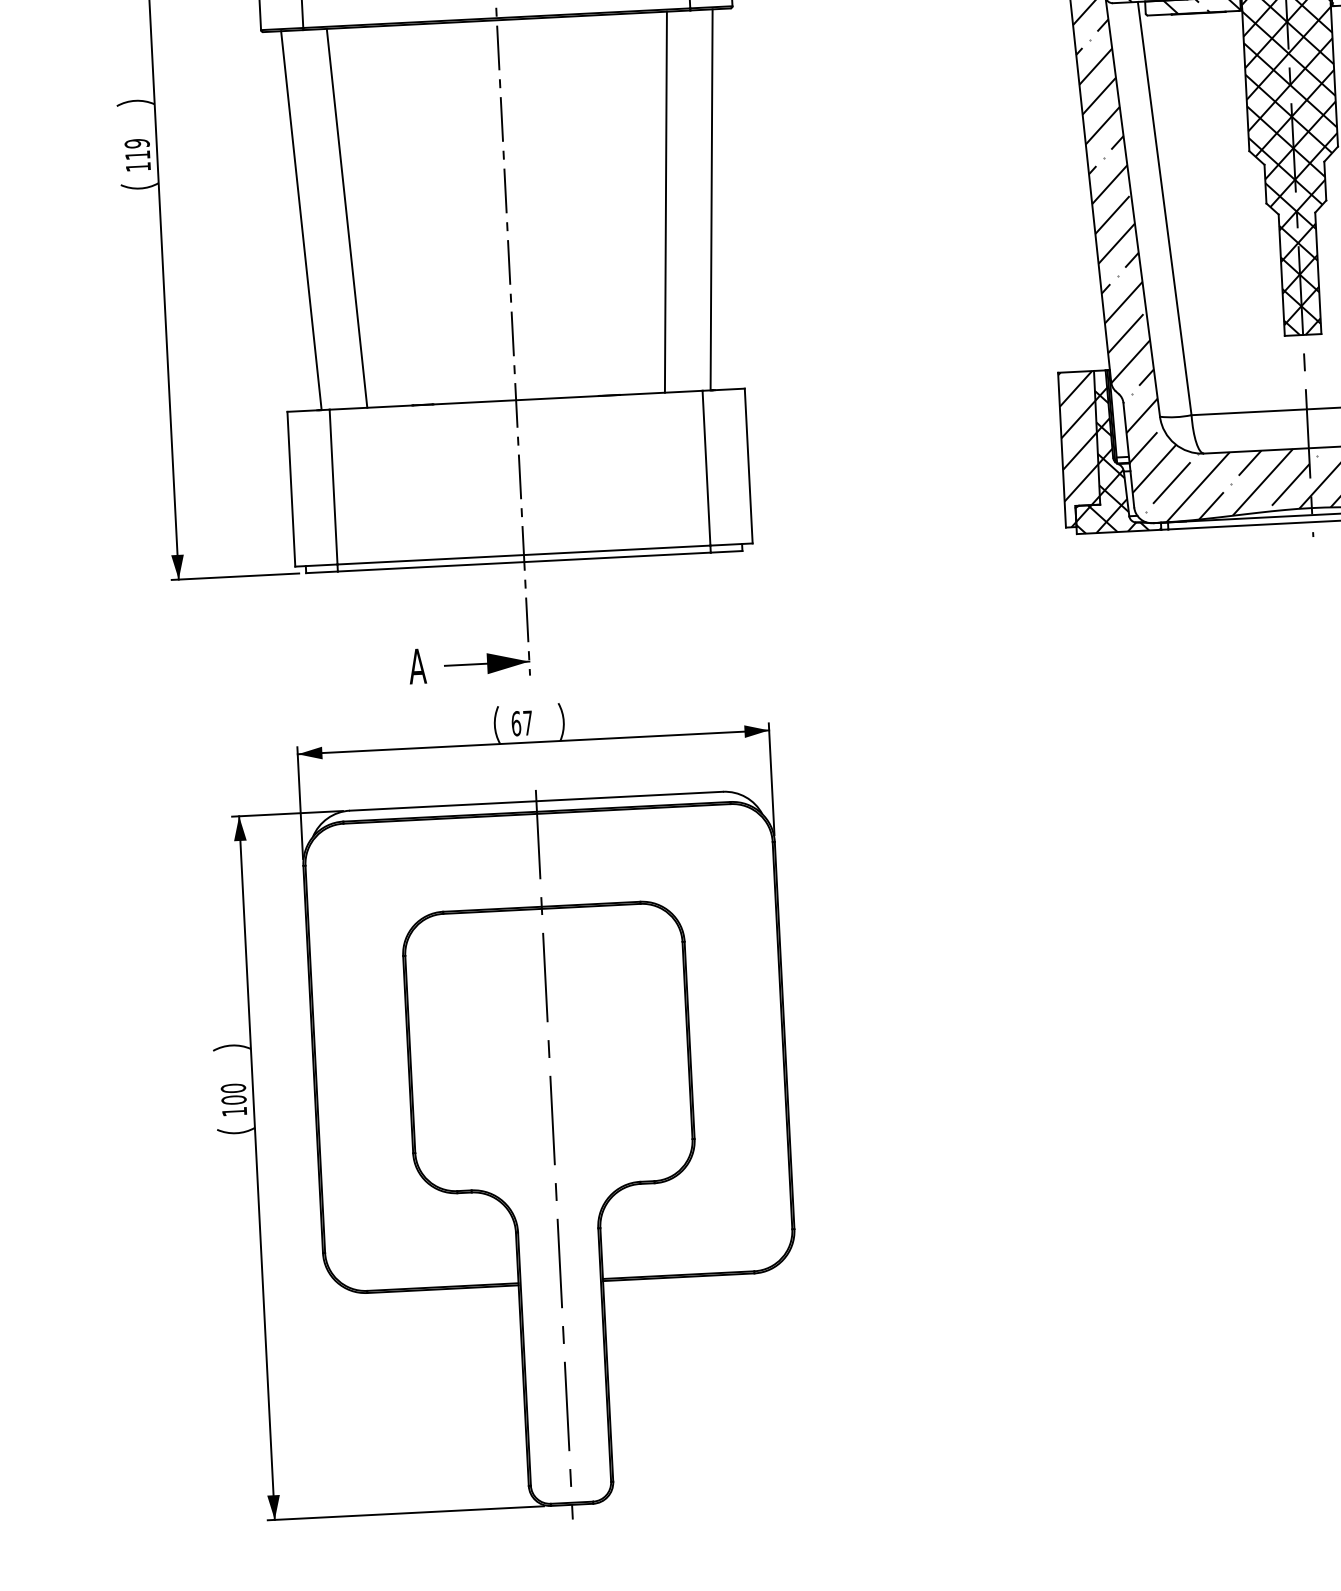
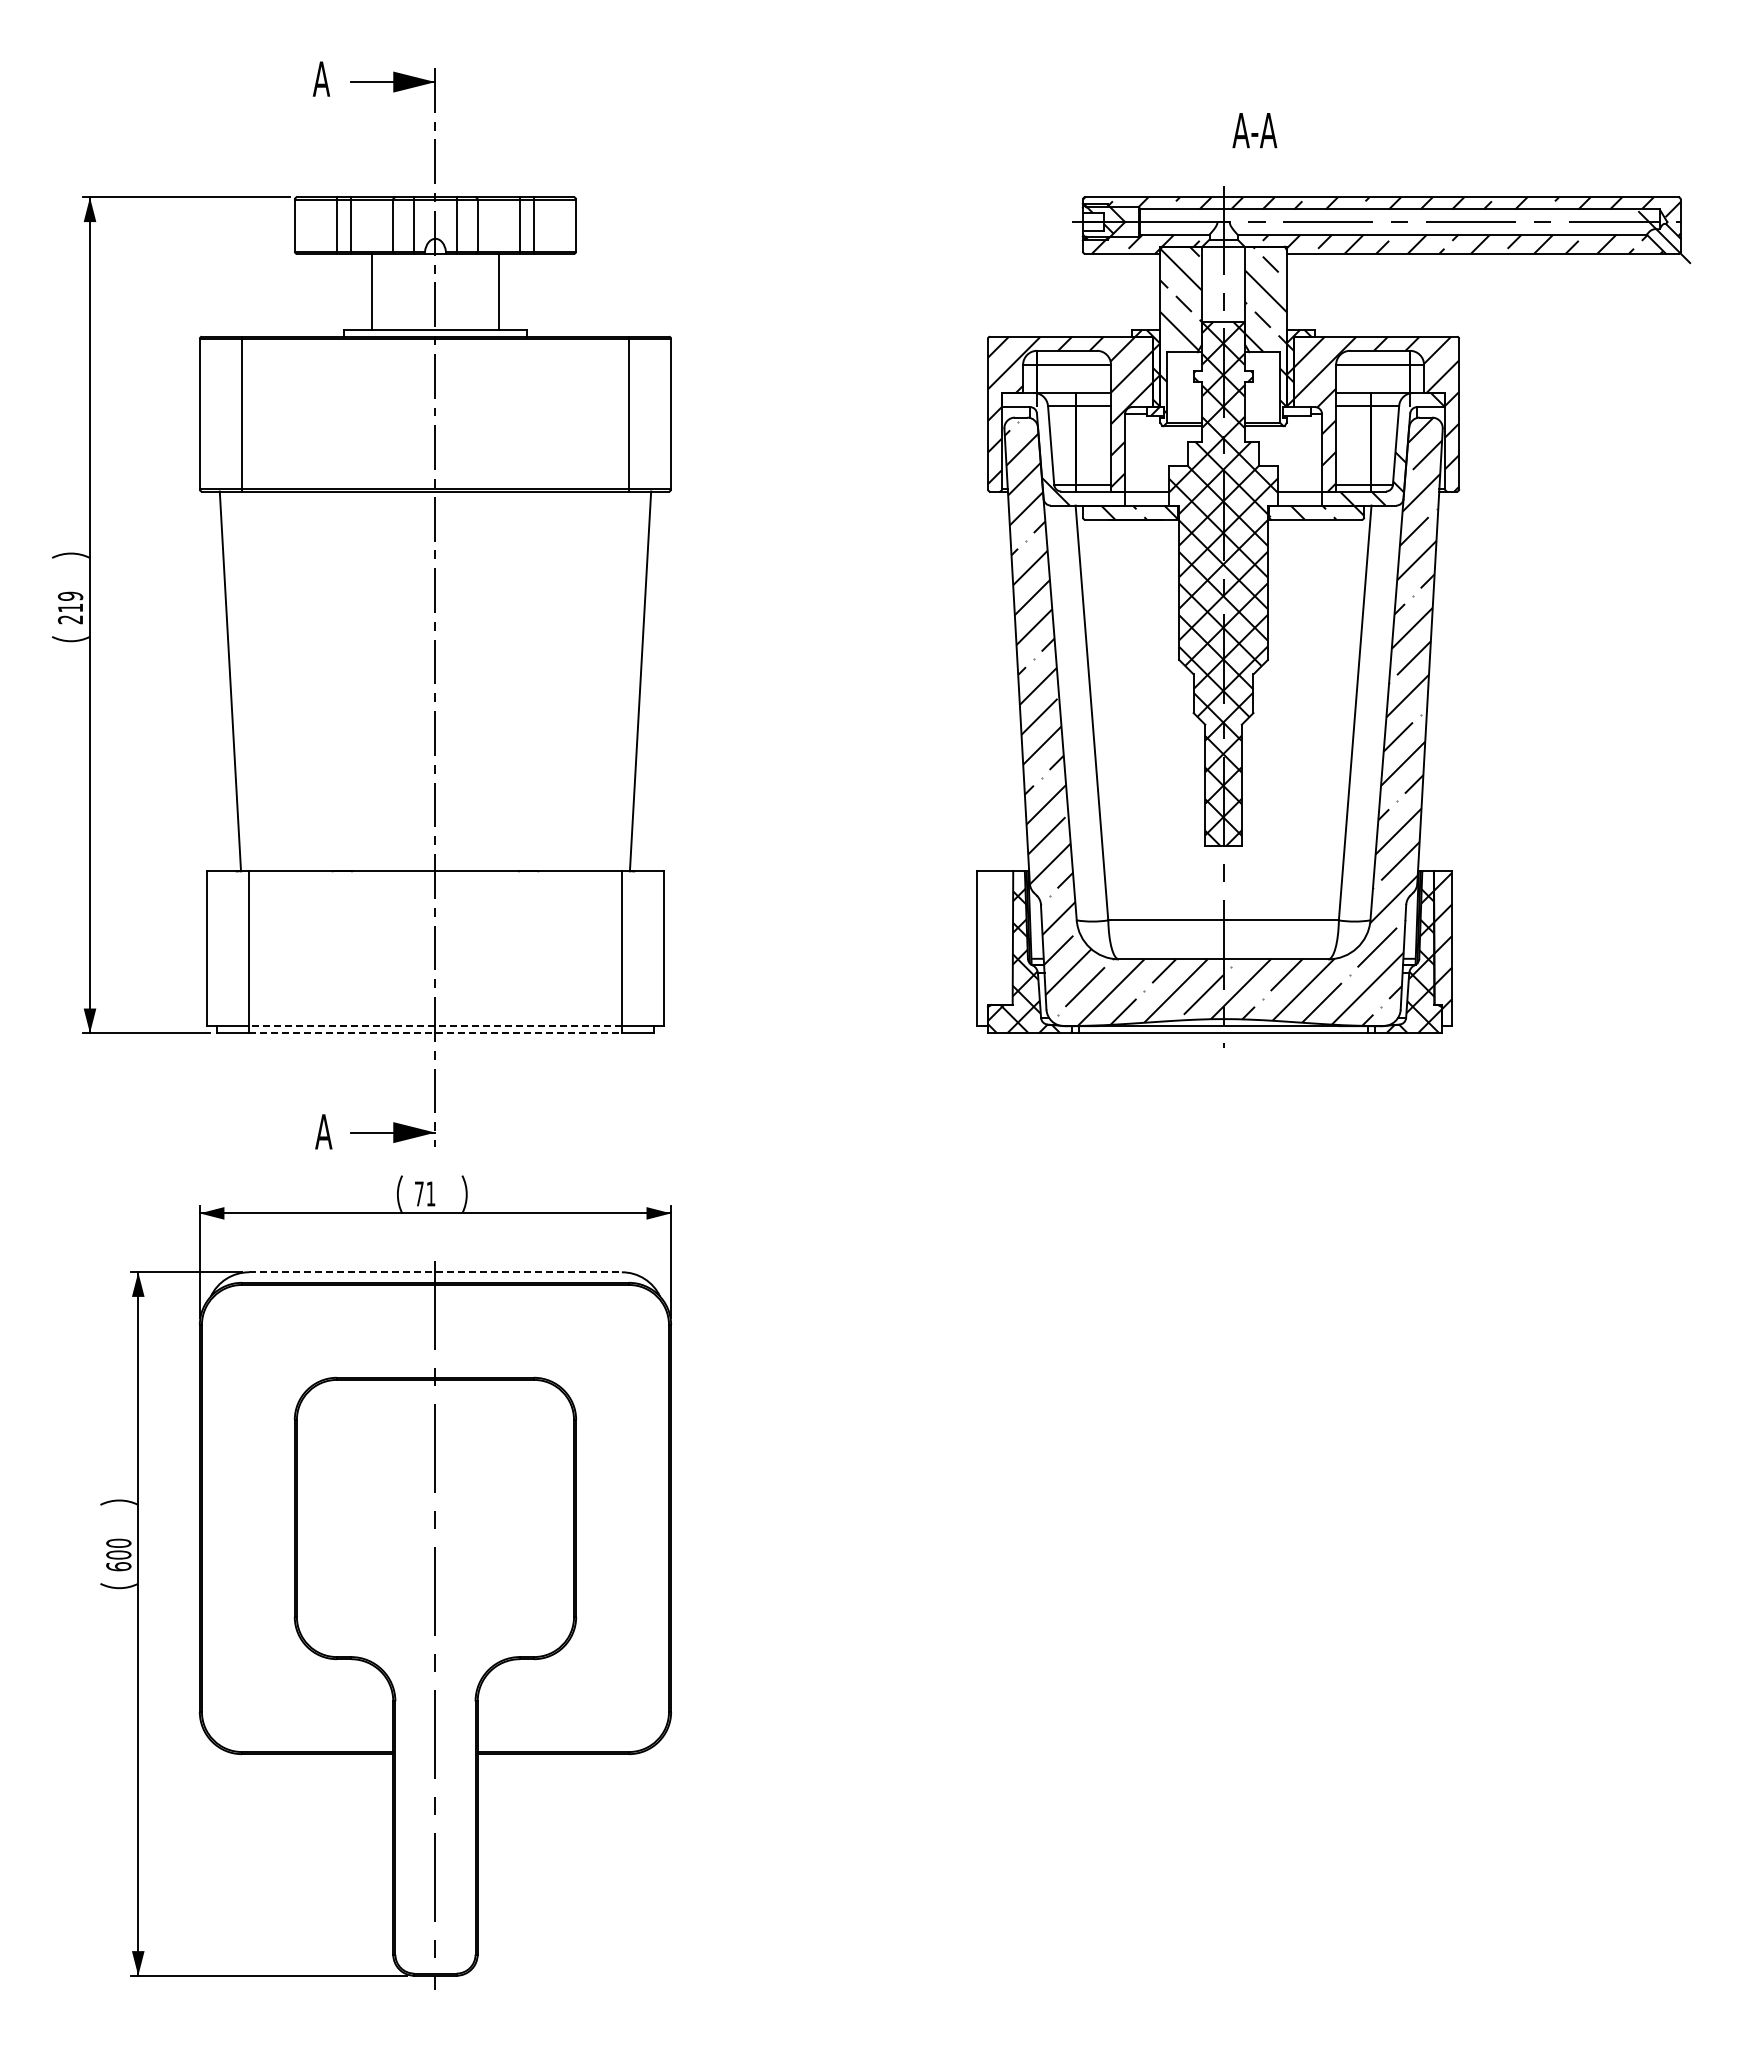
text: (137, 166) -> (69, 619), 119 -> 219
line: (665, 202) -> (594, 681), removed
line: (346, 218) -> (275, 681), removed
hatch: (1080, 449) -> (995, 948), removed
line: (523, 555) -> (434, 1026), solid -> dashed
line: (524, 562) -> (435, 1033), solid -> dashed
text: (521, 722) -> (424, 1193), 67 -> 71
line: (536, 801) -> (435, 1272), solid -> dashed
text: (234, 1111) -> (118, 1566), 100 -> 600

